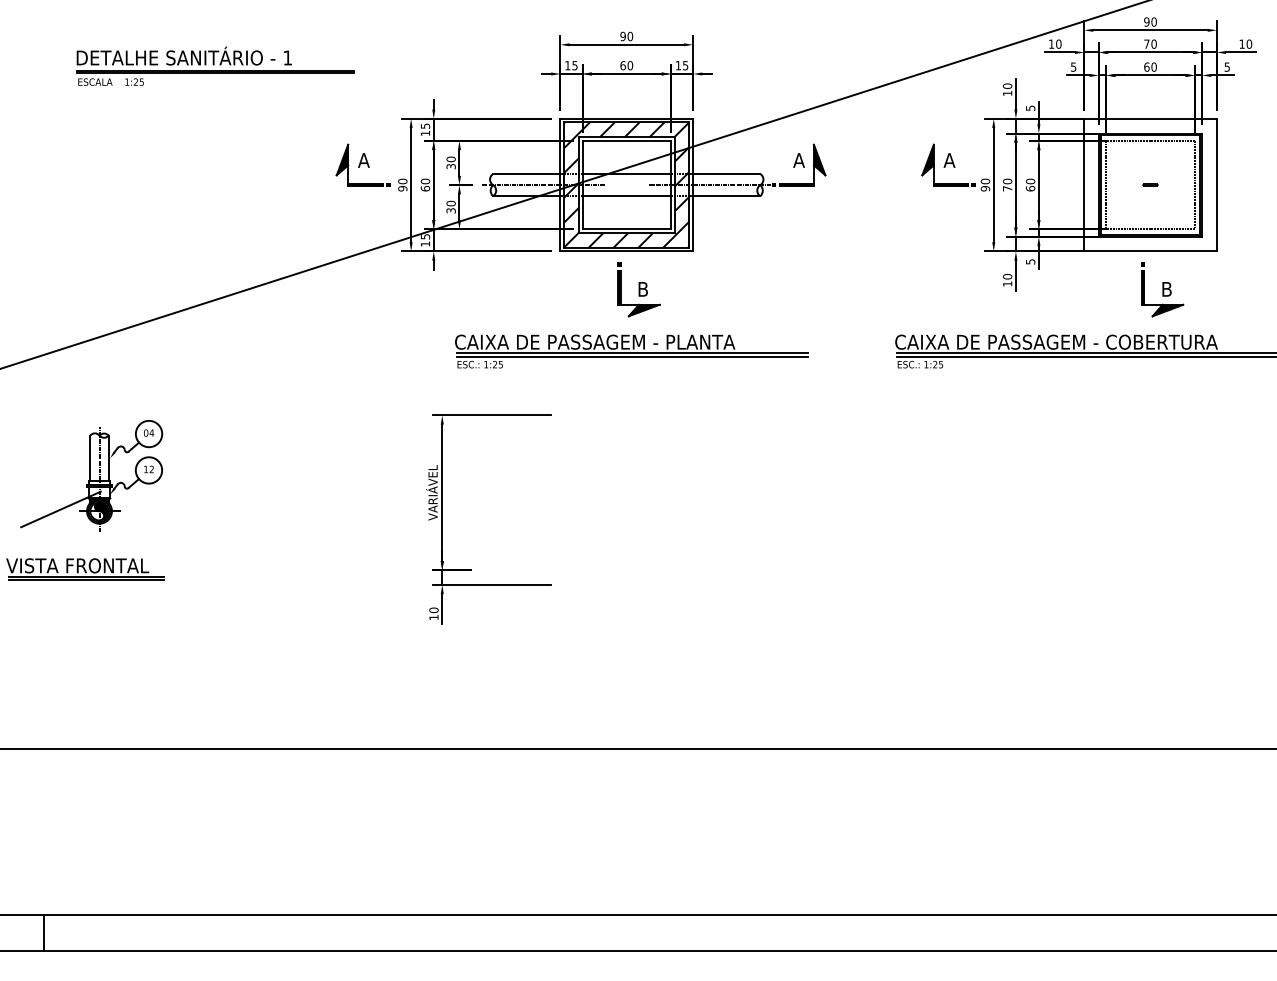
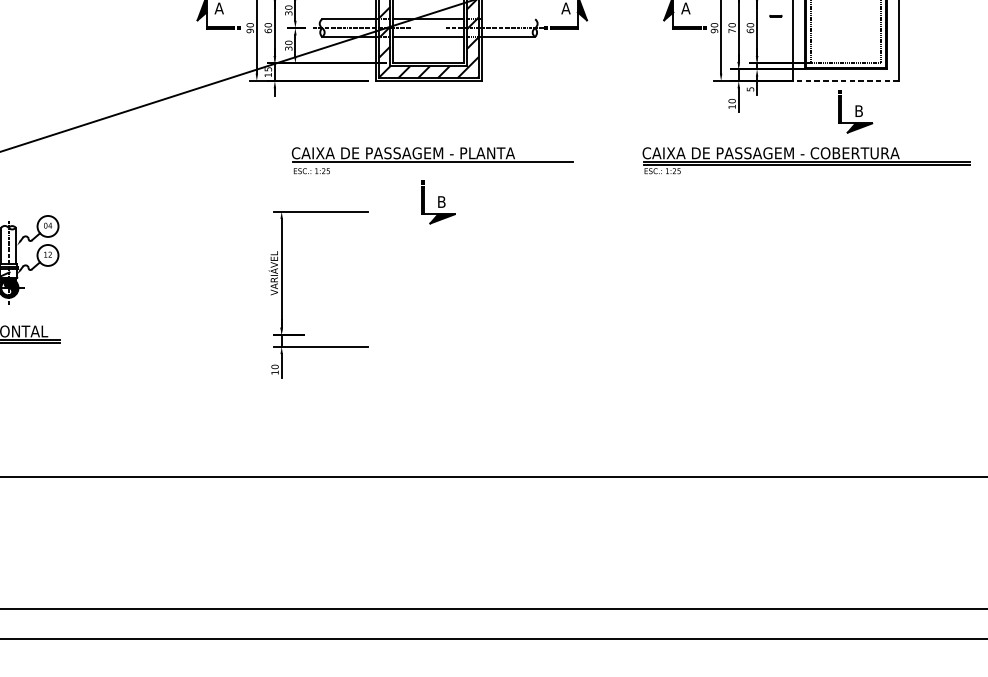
line: (726, 174) -> (508, 19), removed
line: (1150, 184) -> (775, 15), moved
line: (1150, 251) -> (846, 81), solid -> dashed
part: (638, 289) -> (438, 202), moved
line: (631, 356) -> (432, 164), removed

